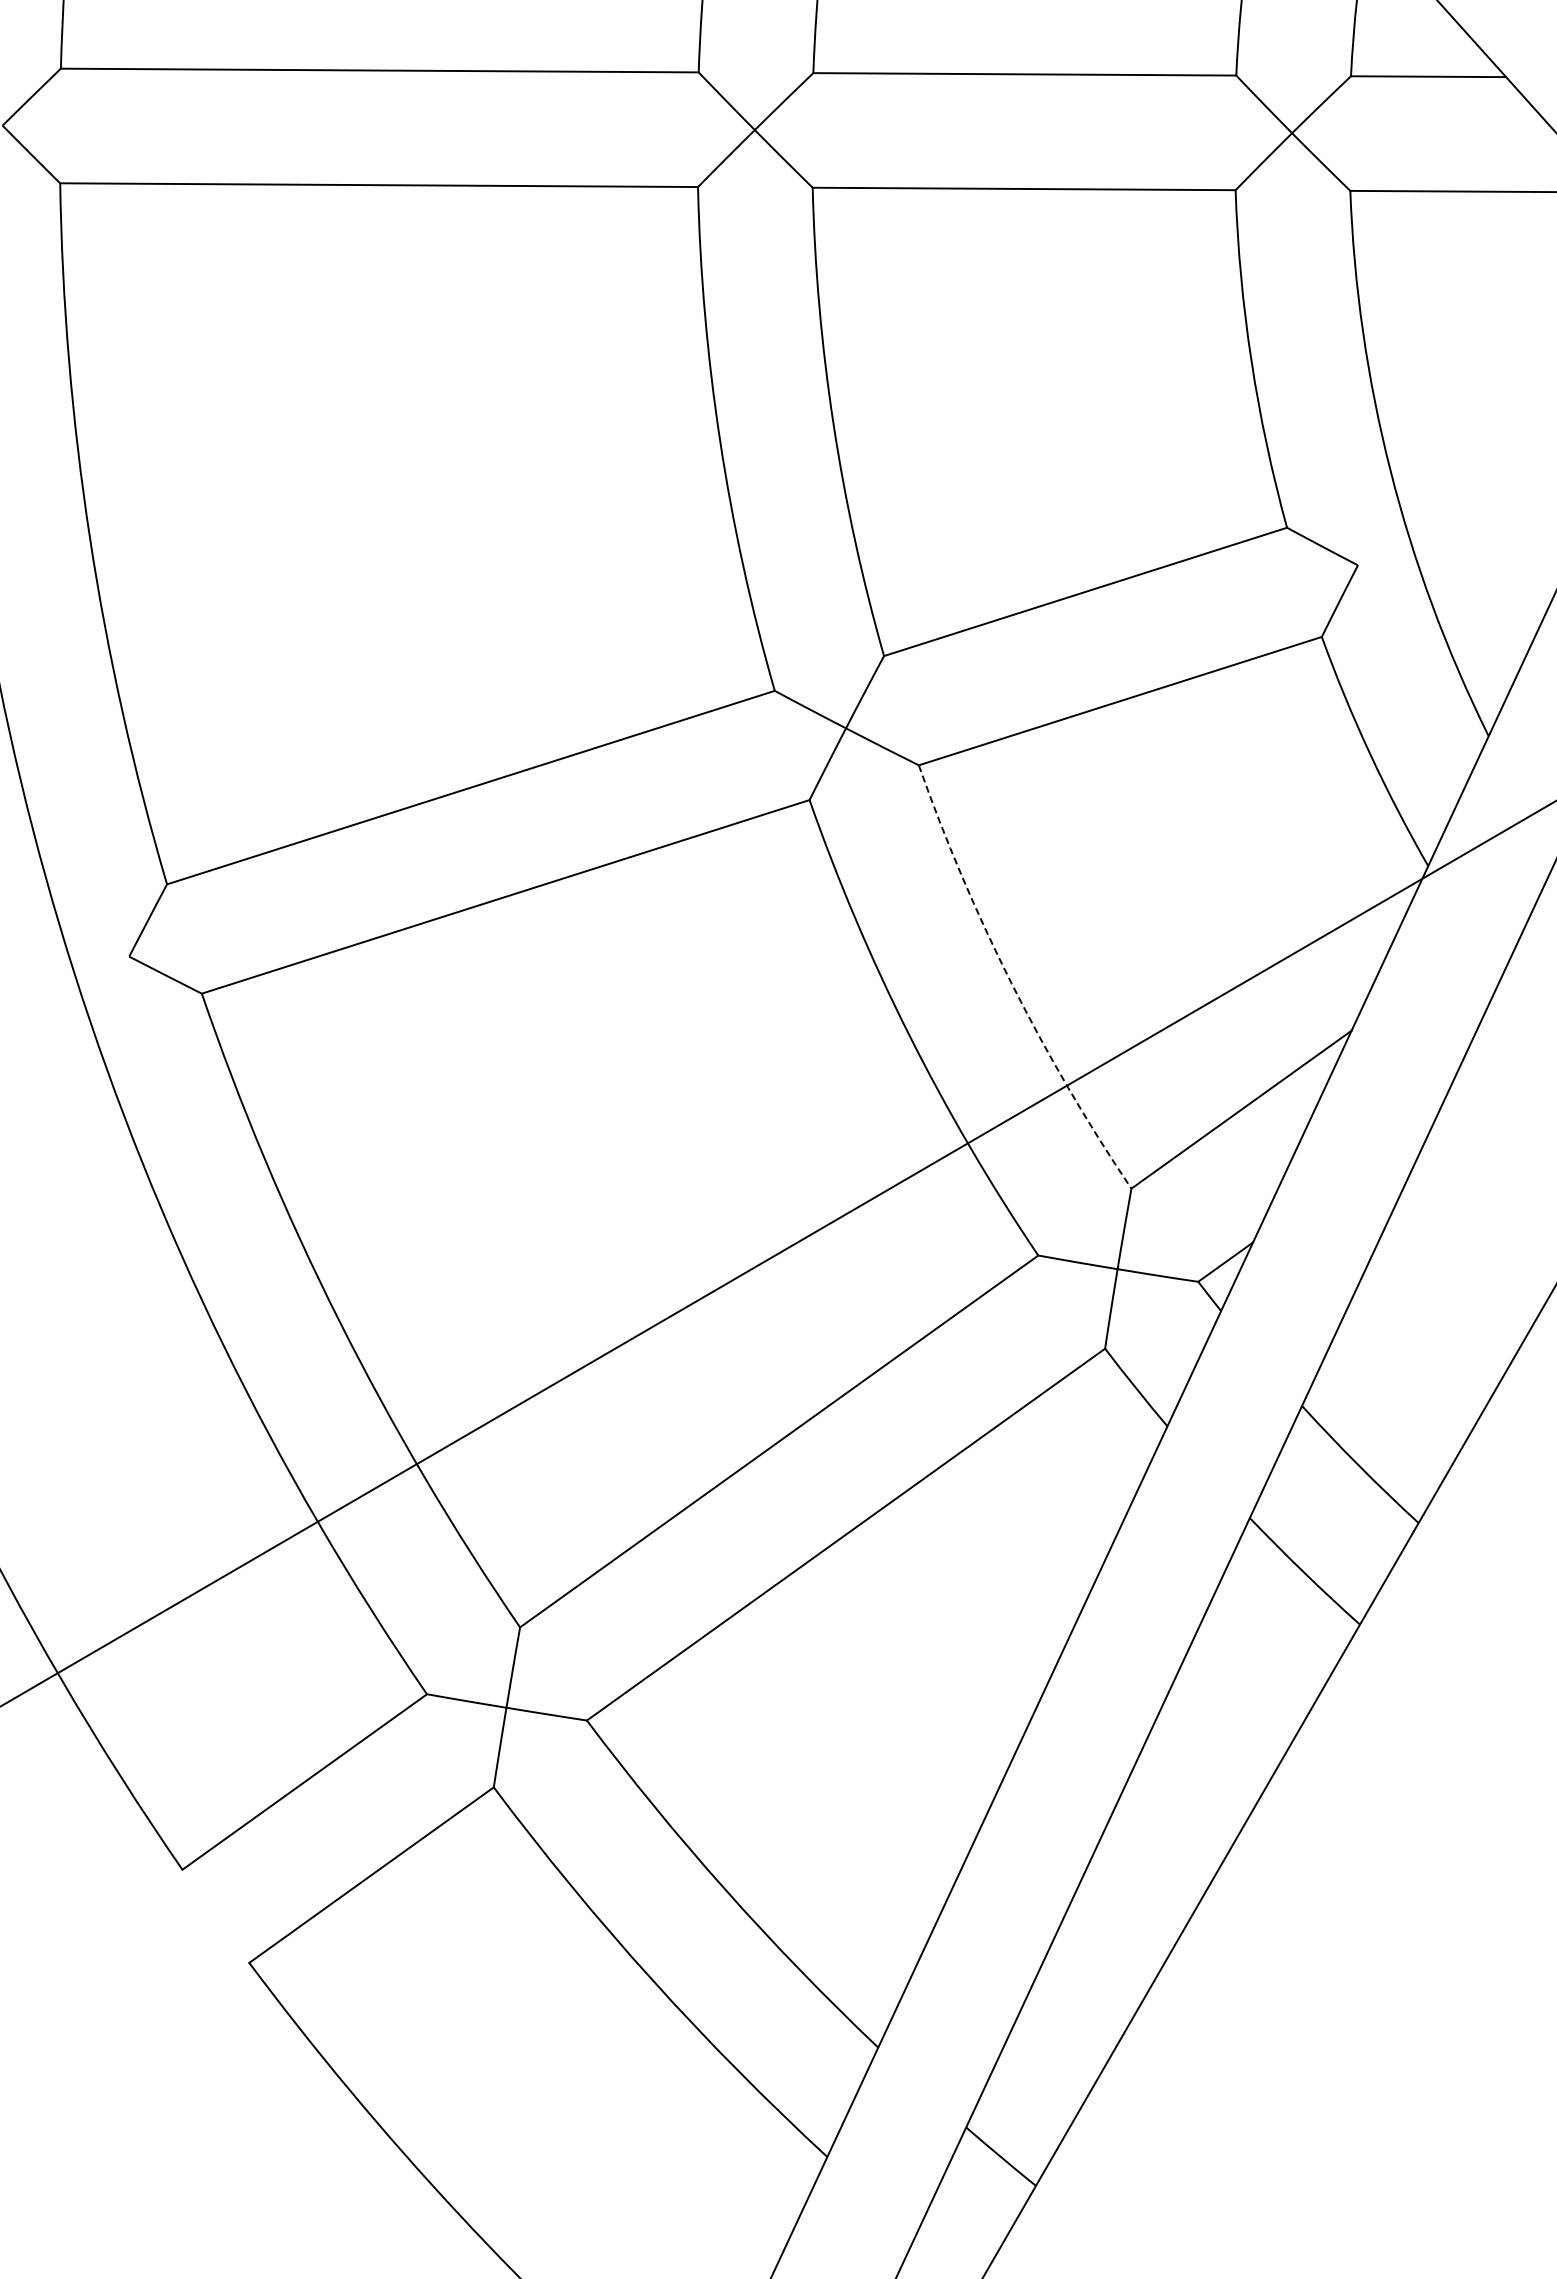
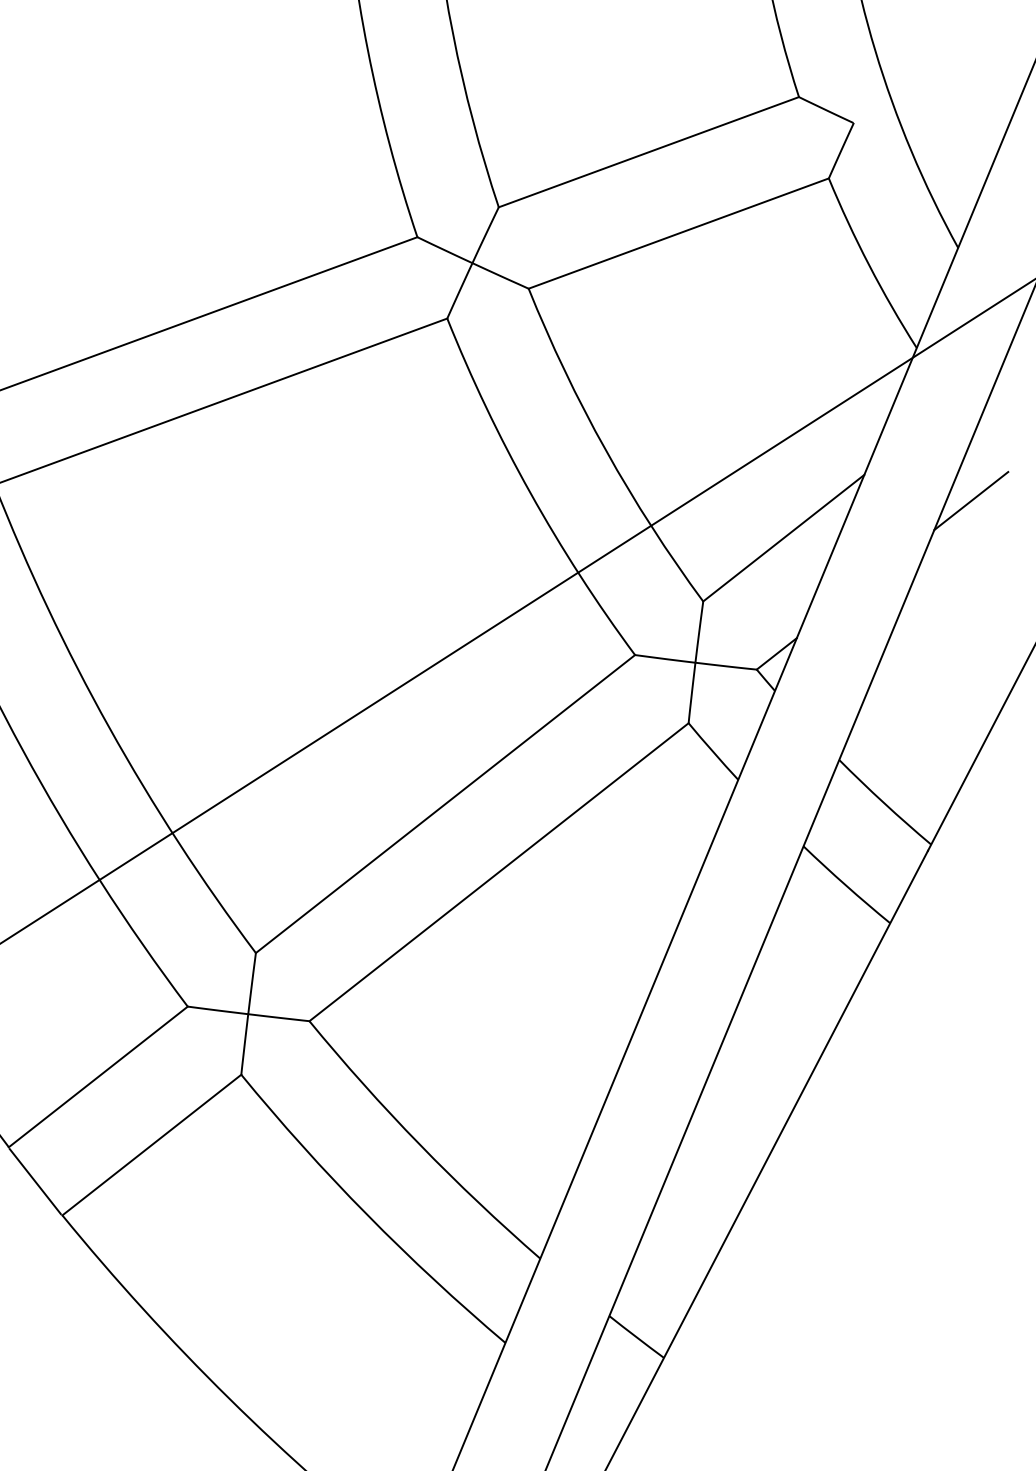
arc: (1011, 983) -> (605, 450), dashed -> solid
line: (1490, 1071) -> (970, 501), added
line: (215, 1916) -> (35, 1181), added

